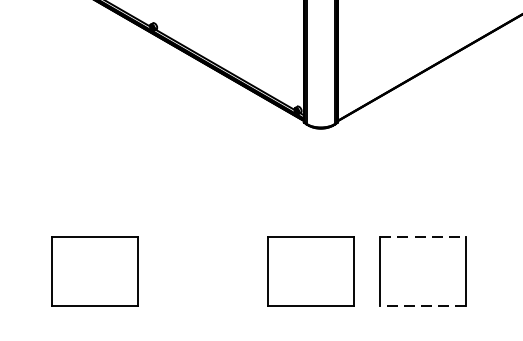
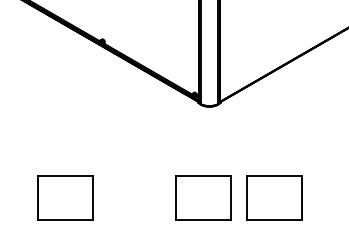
line: (422, 236) -> (274, 175), dashed -> solid
line: (422, 305) -> (274, 219), dashed -> solid

